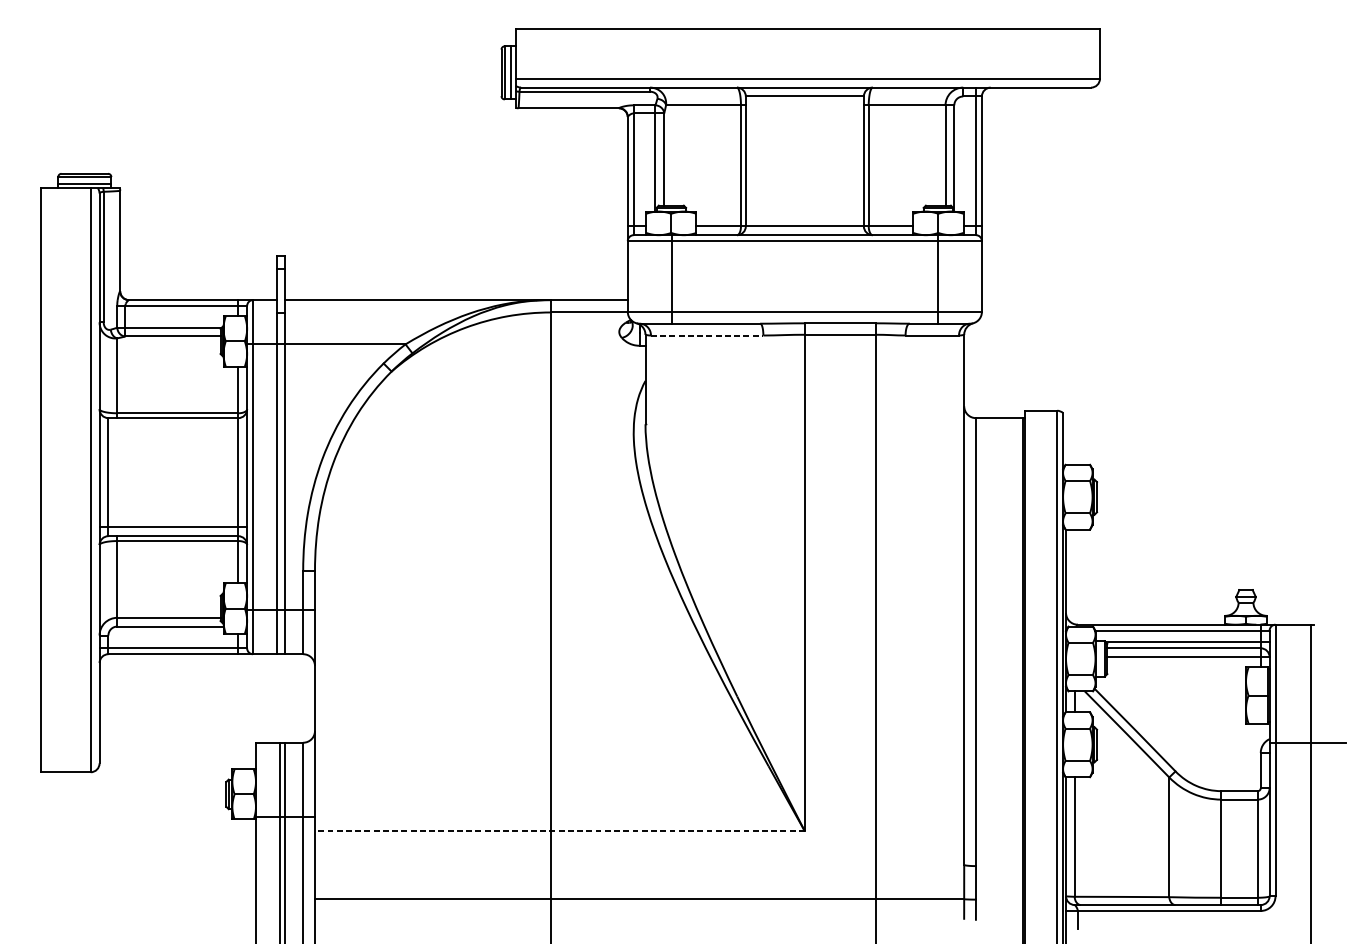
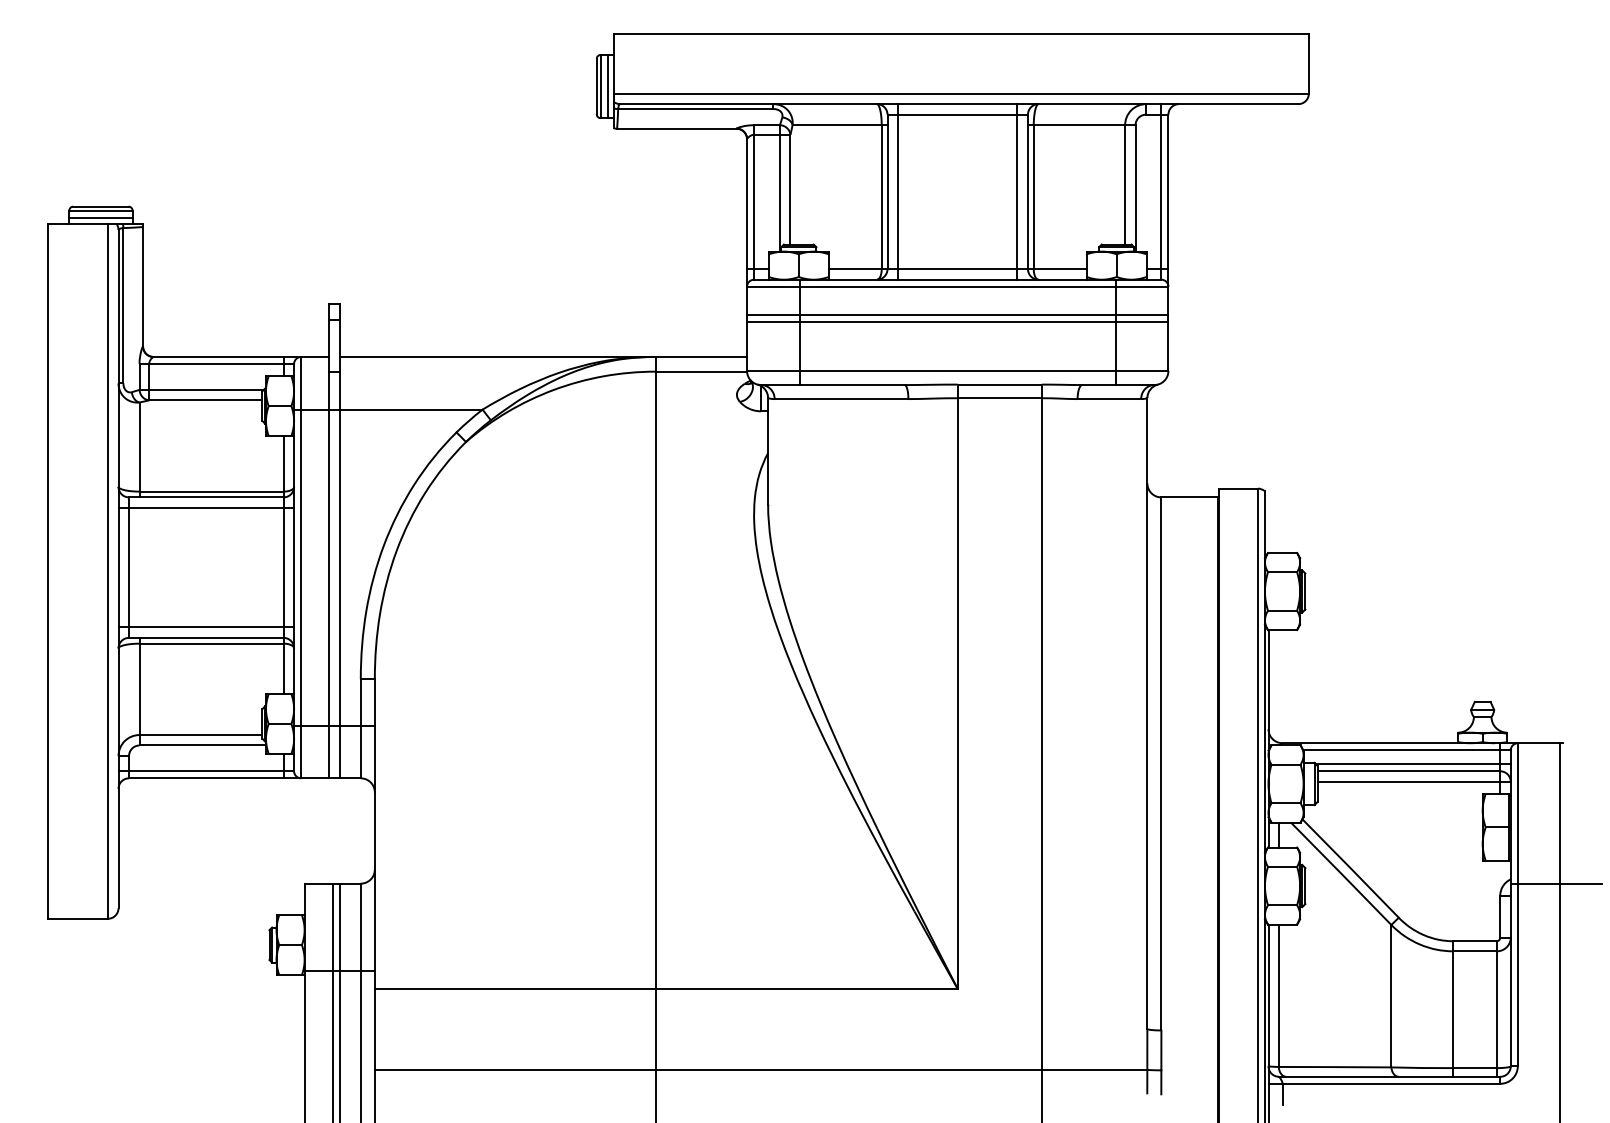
line: (755, 161) -> (898, 191), added
line: (855, 161) -> (1017, 191), added
line: (804, 264) -> (957, 314), added
line: (804, 270) -> (957, 321), added
line: (707, 335) -> (841, 399), dashed -> solid
line: (173, 426) -> (206, 507), added
line: (559, 831) -> (665, 989), dashed -> solid

